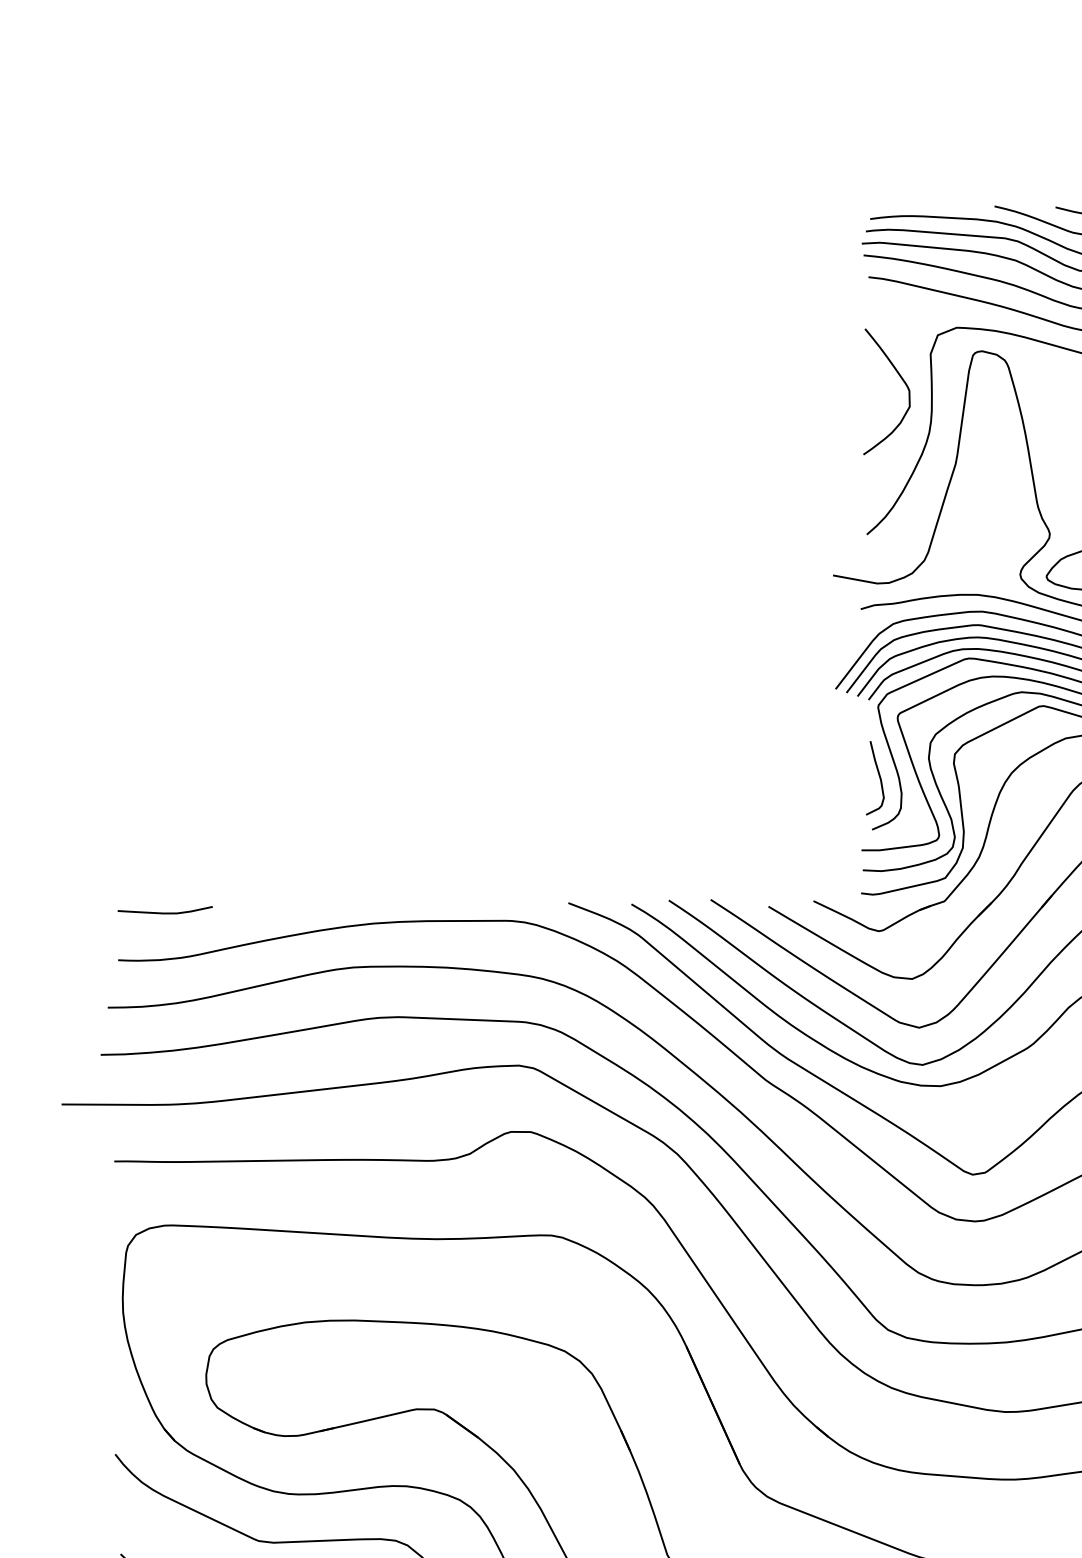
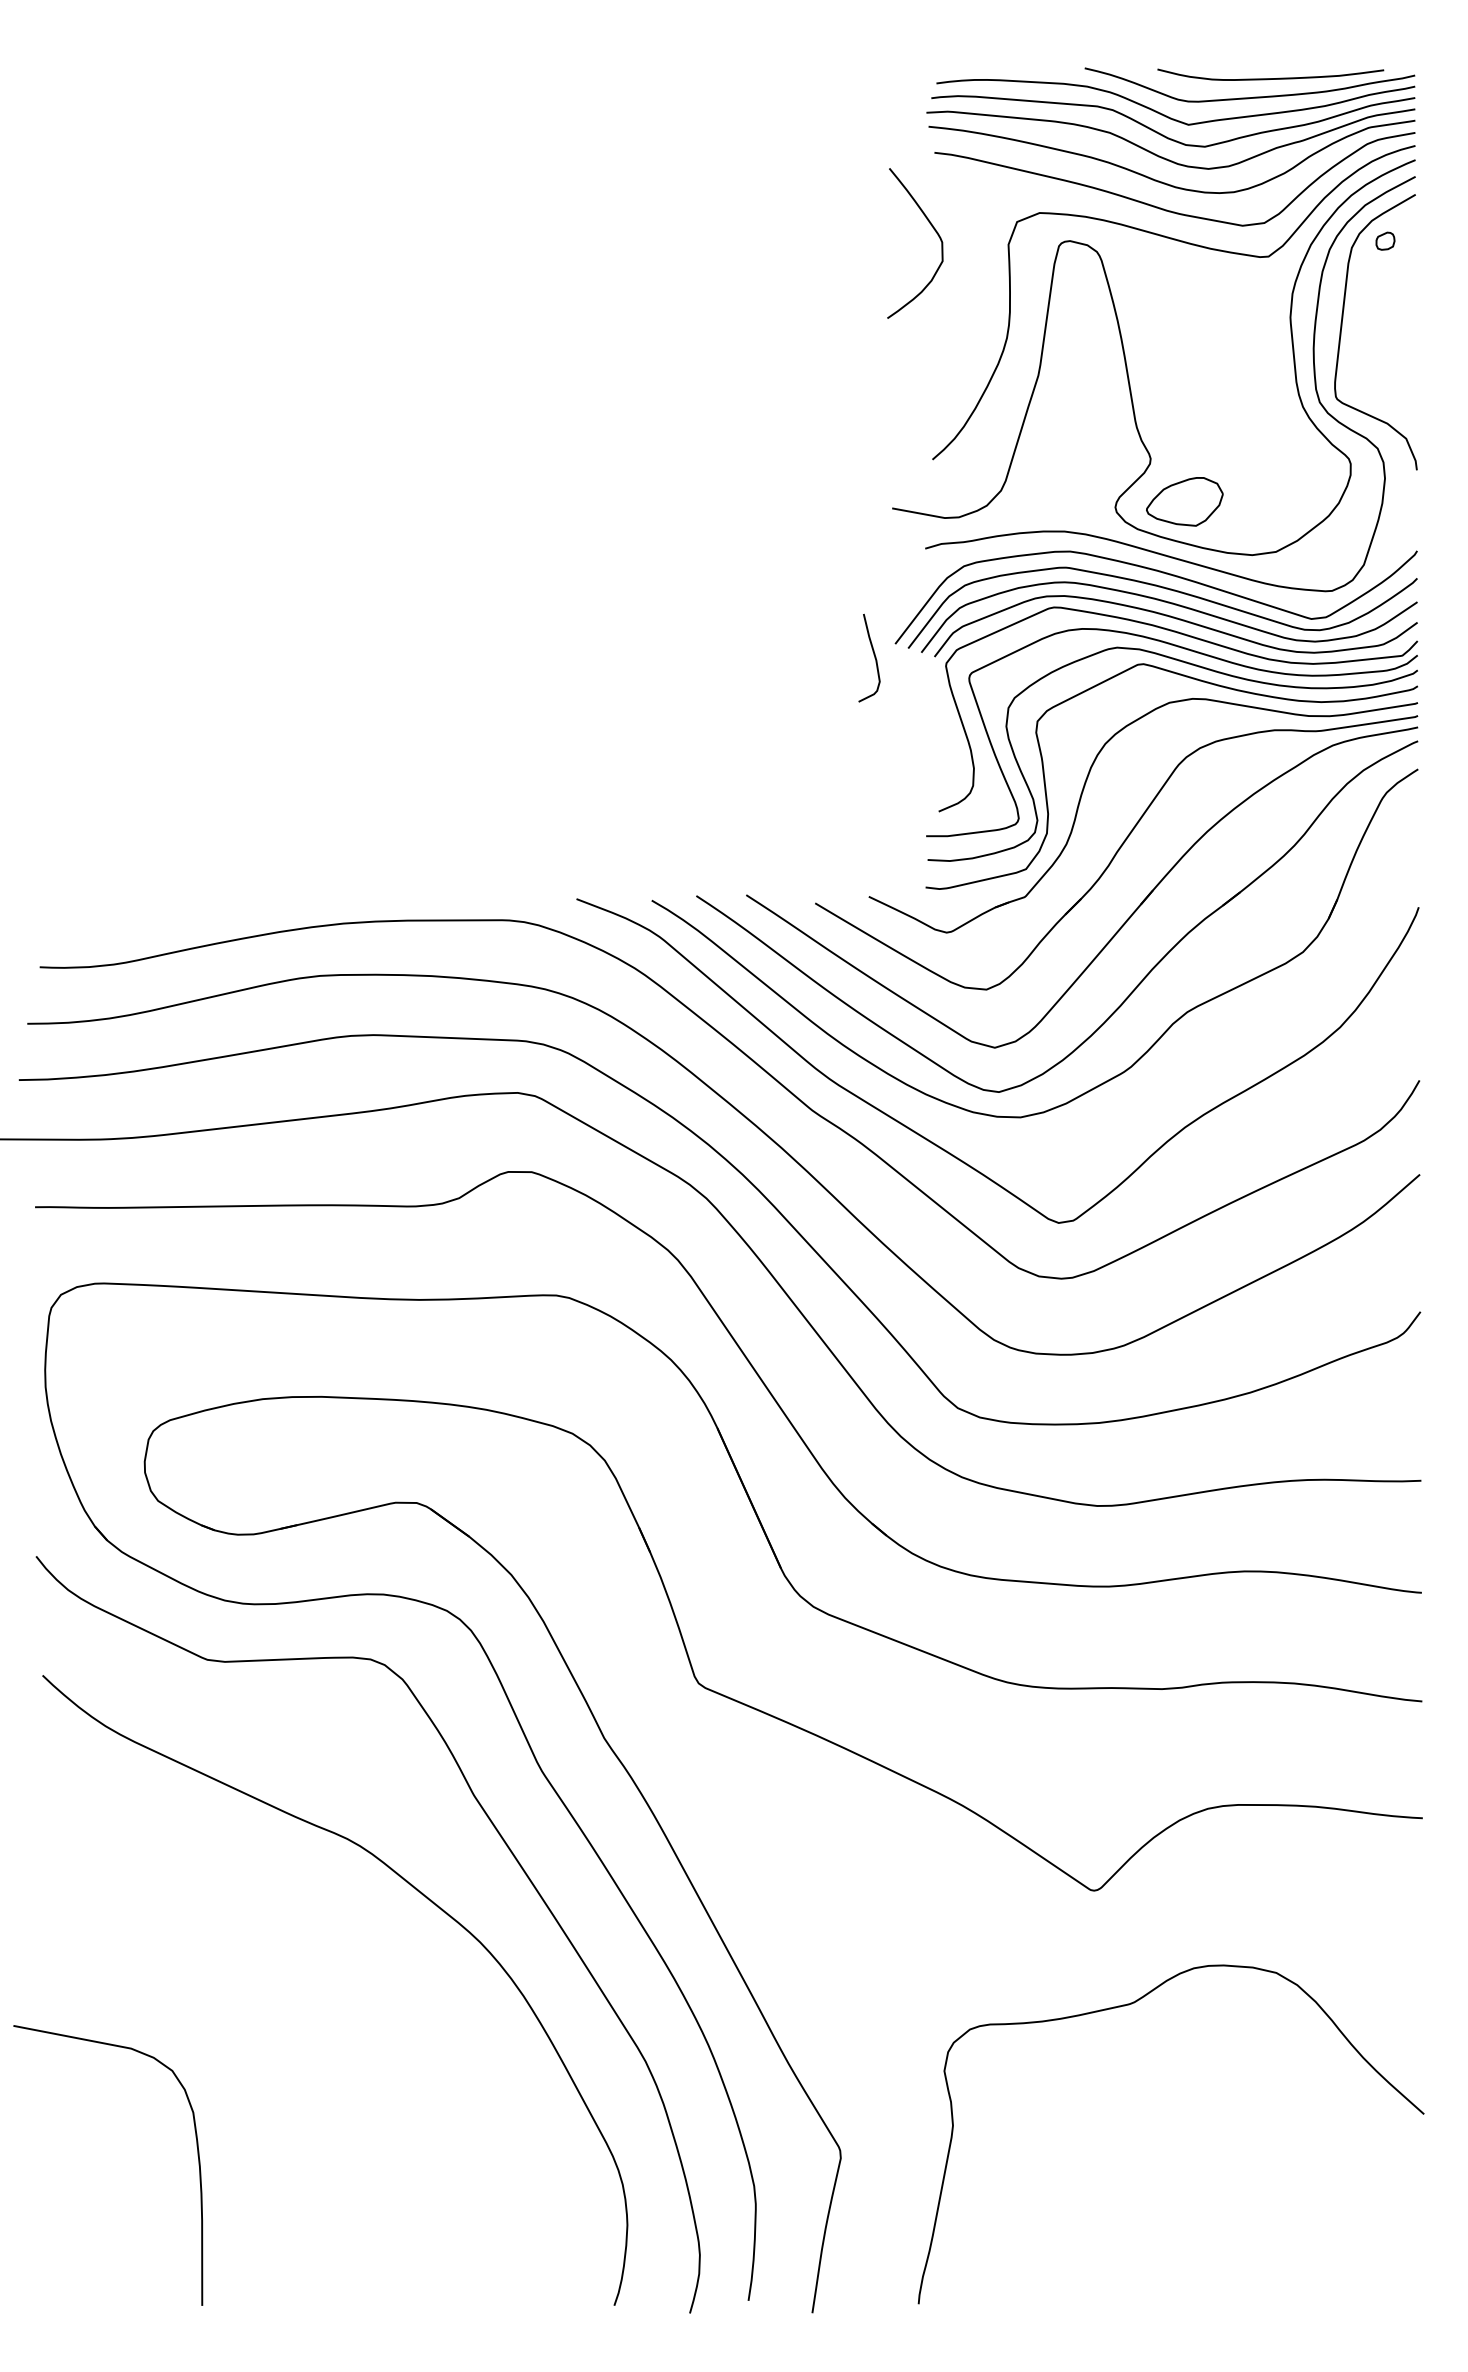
curve: (902, 380) -> (933, 229), moved
curve: (878, 775) -> (873, 655), moved
curve: (164, 912) -> (95, 910), removed

